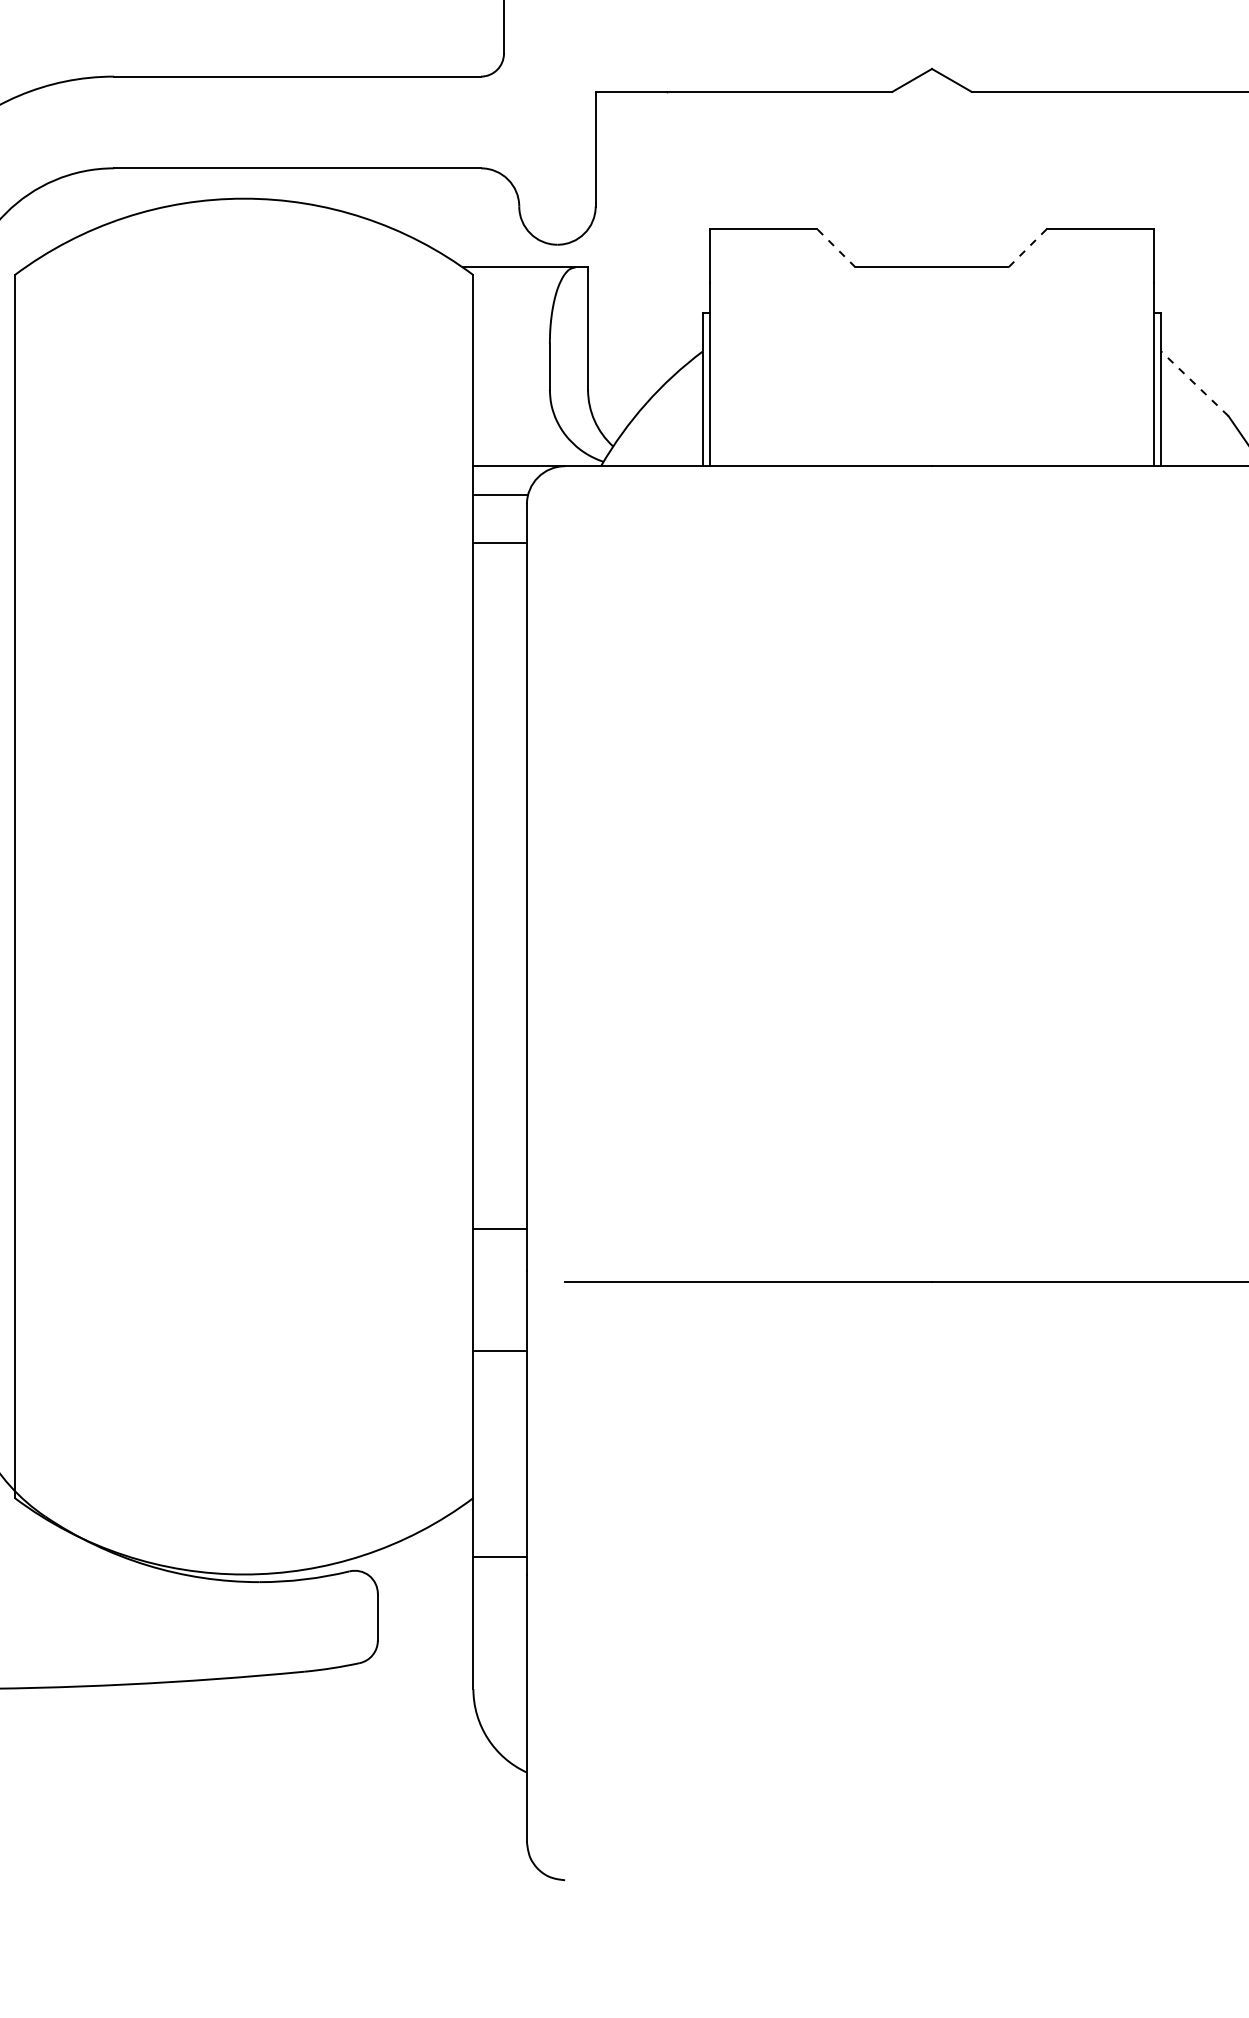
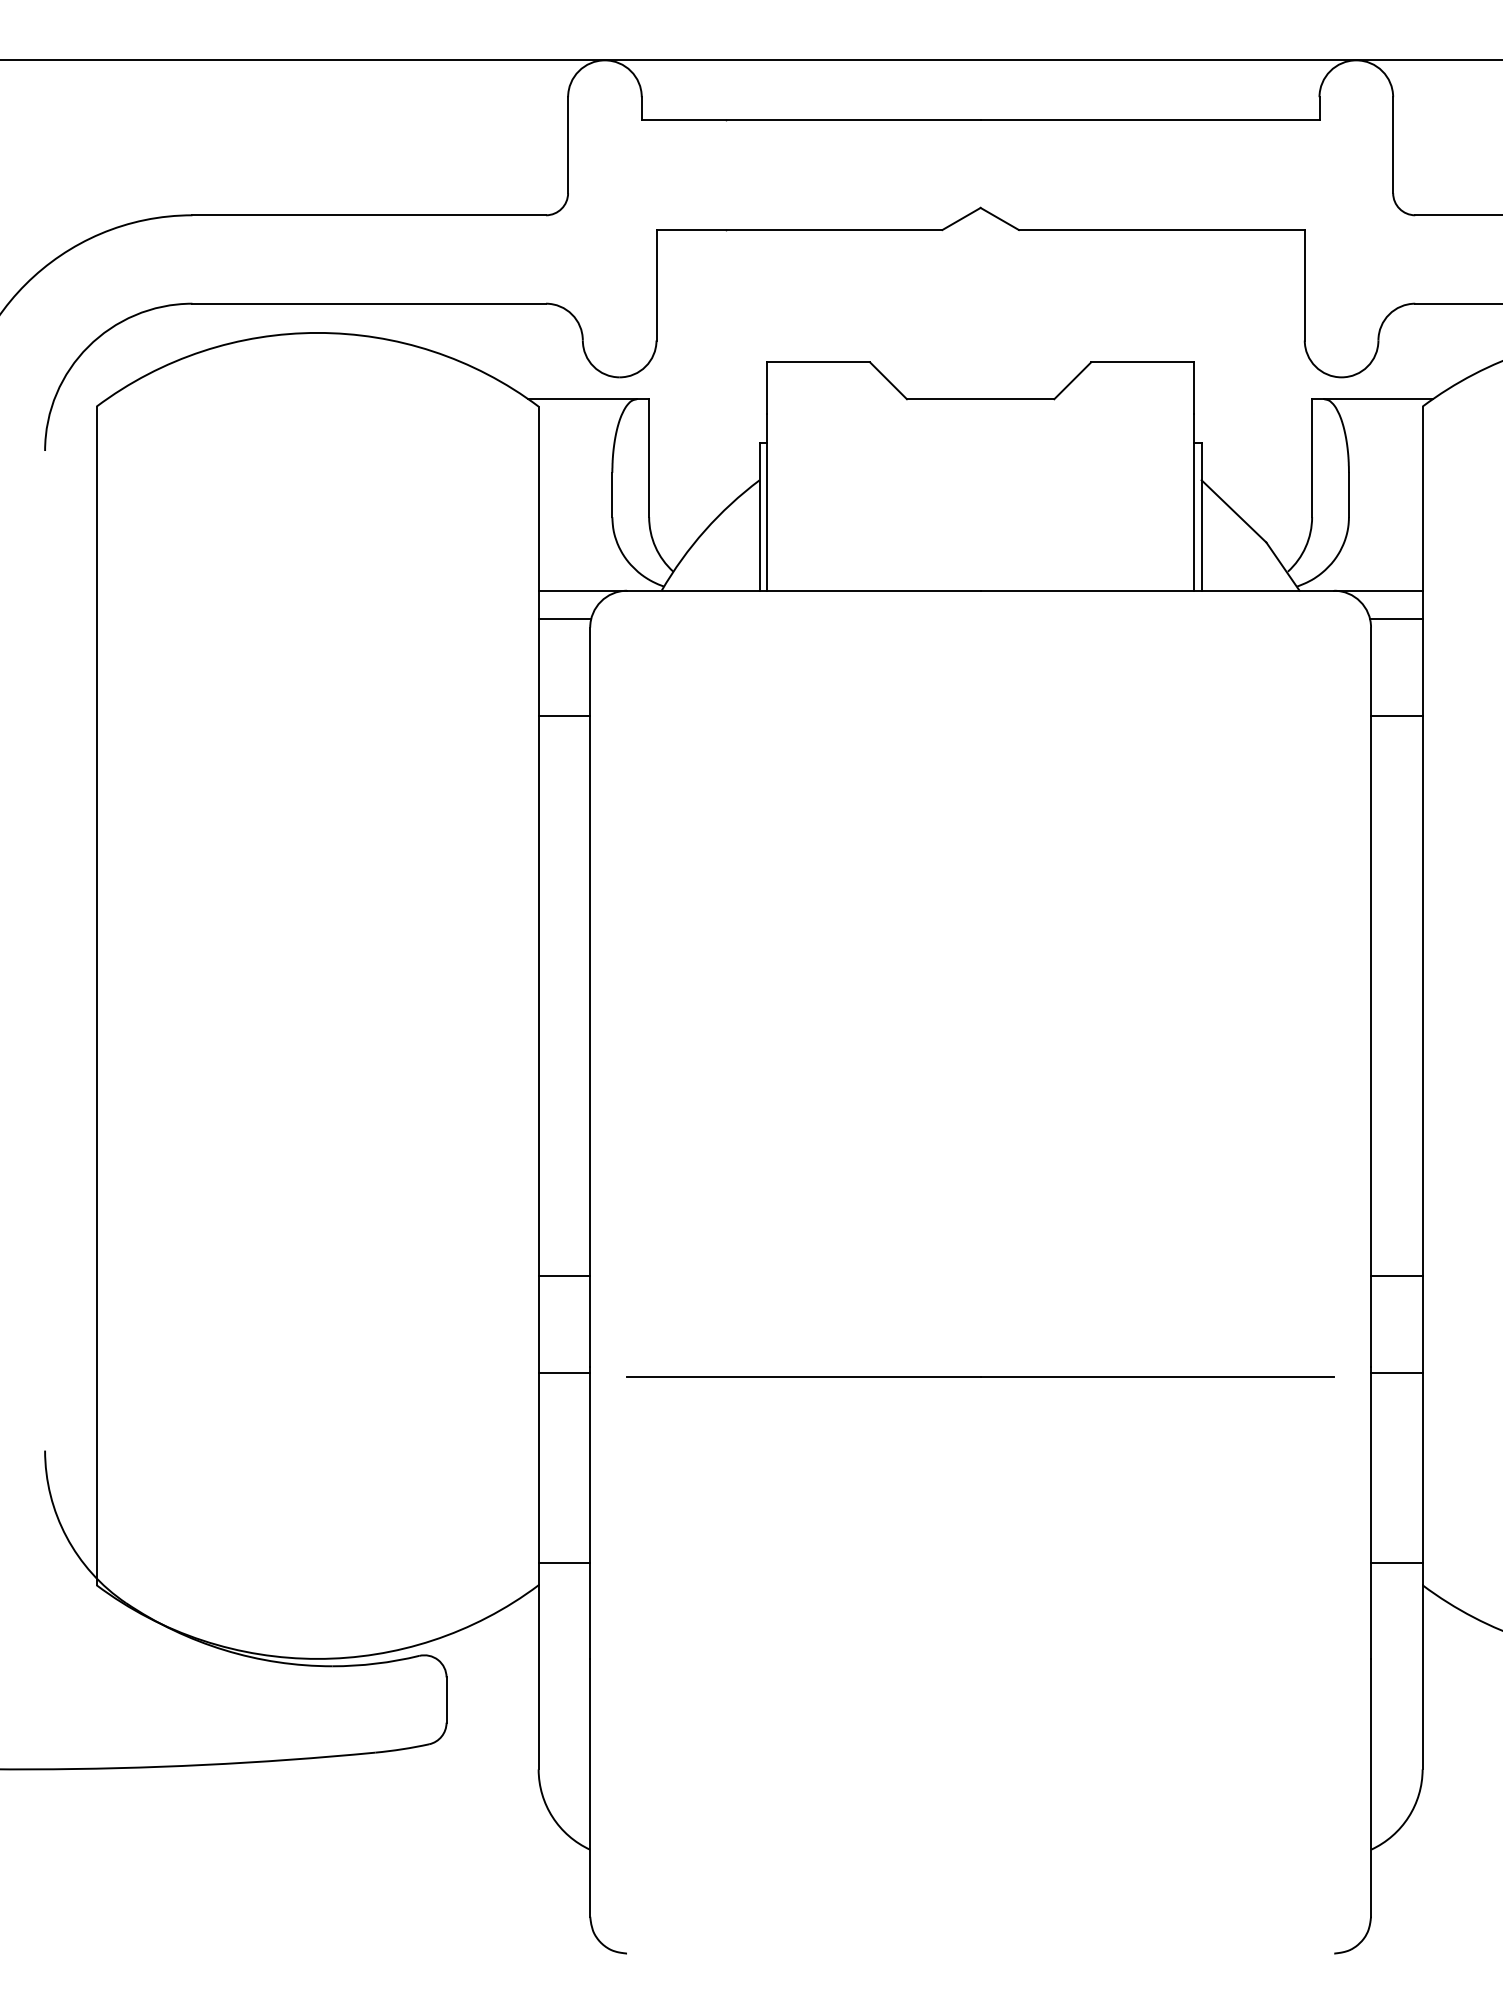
line: (836, 248) -> (888, 380), dashed -> solid
line: (1027, 249) -> (1072, 381), dashed -> solid
line: (1195, 383) -> (1234, 511), dashed -> solid
line: (500, 543) -> (564, 716), moved
line: (500, 1228) -> (564, 1275), moved
line: (500, 1350) -> (564, 1373), moved
line: (500, 1557) -> (564, 1563), moved

